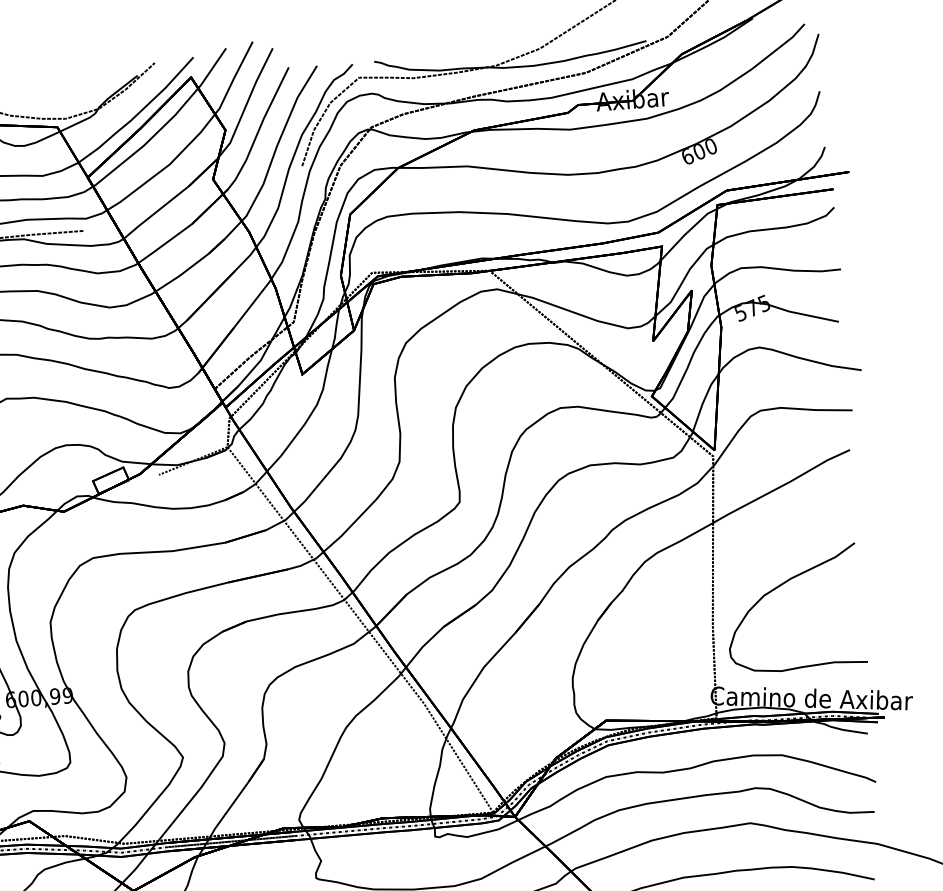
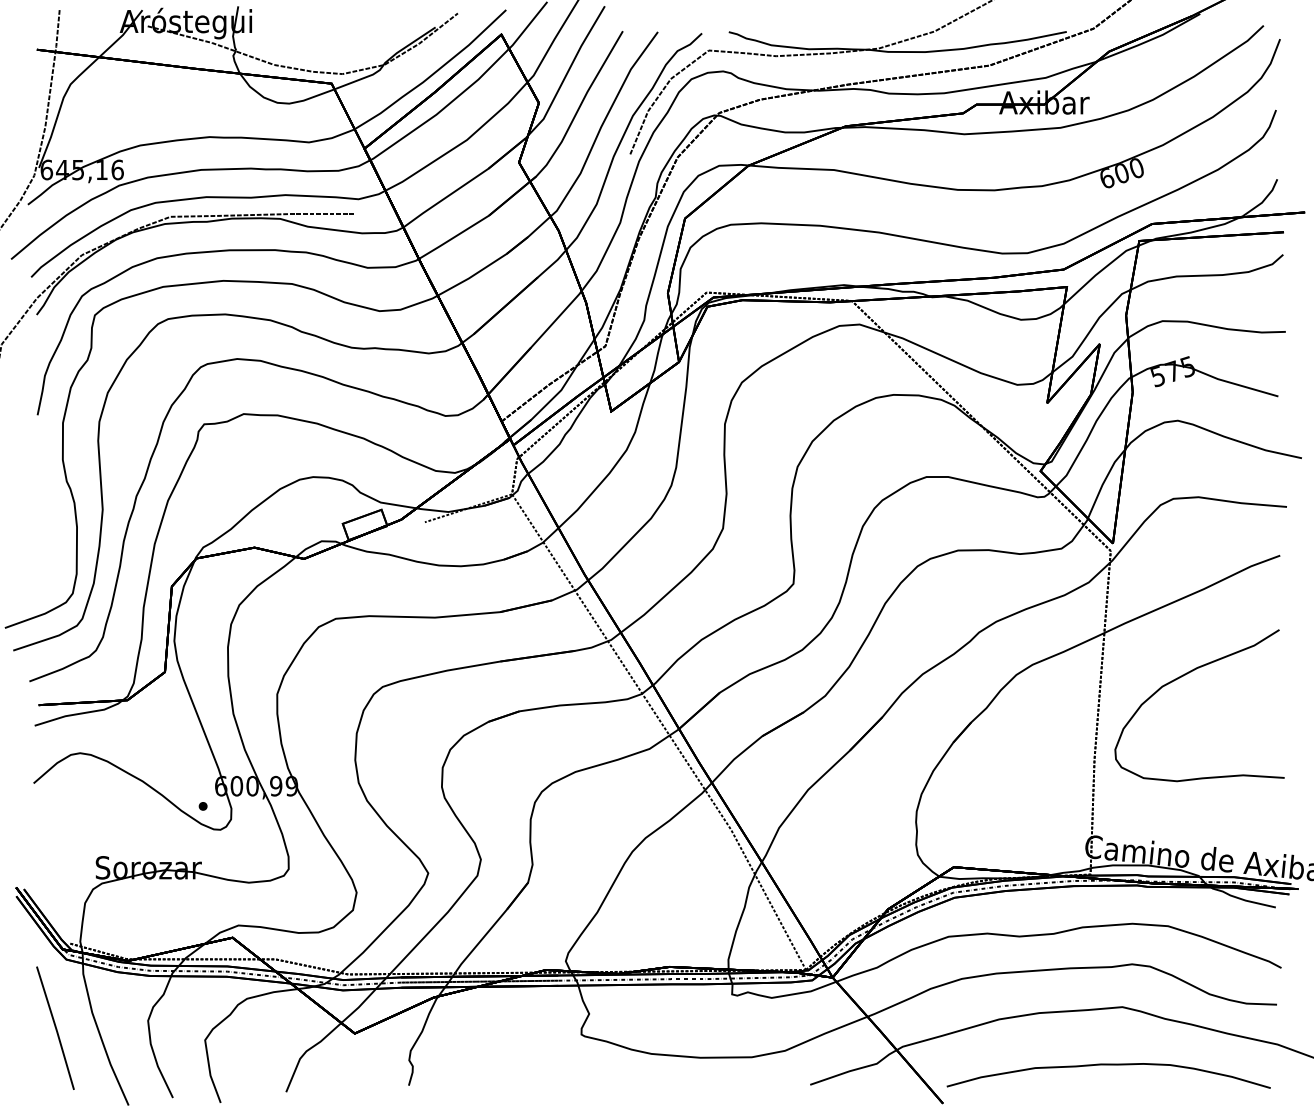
curve: (781, 585) -> (1185, 675), moved

